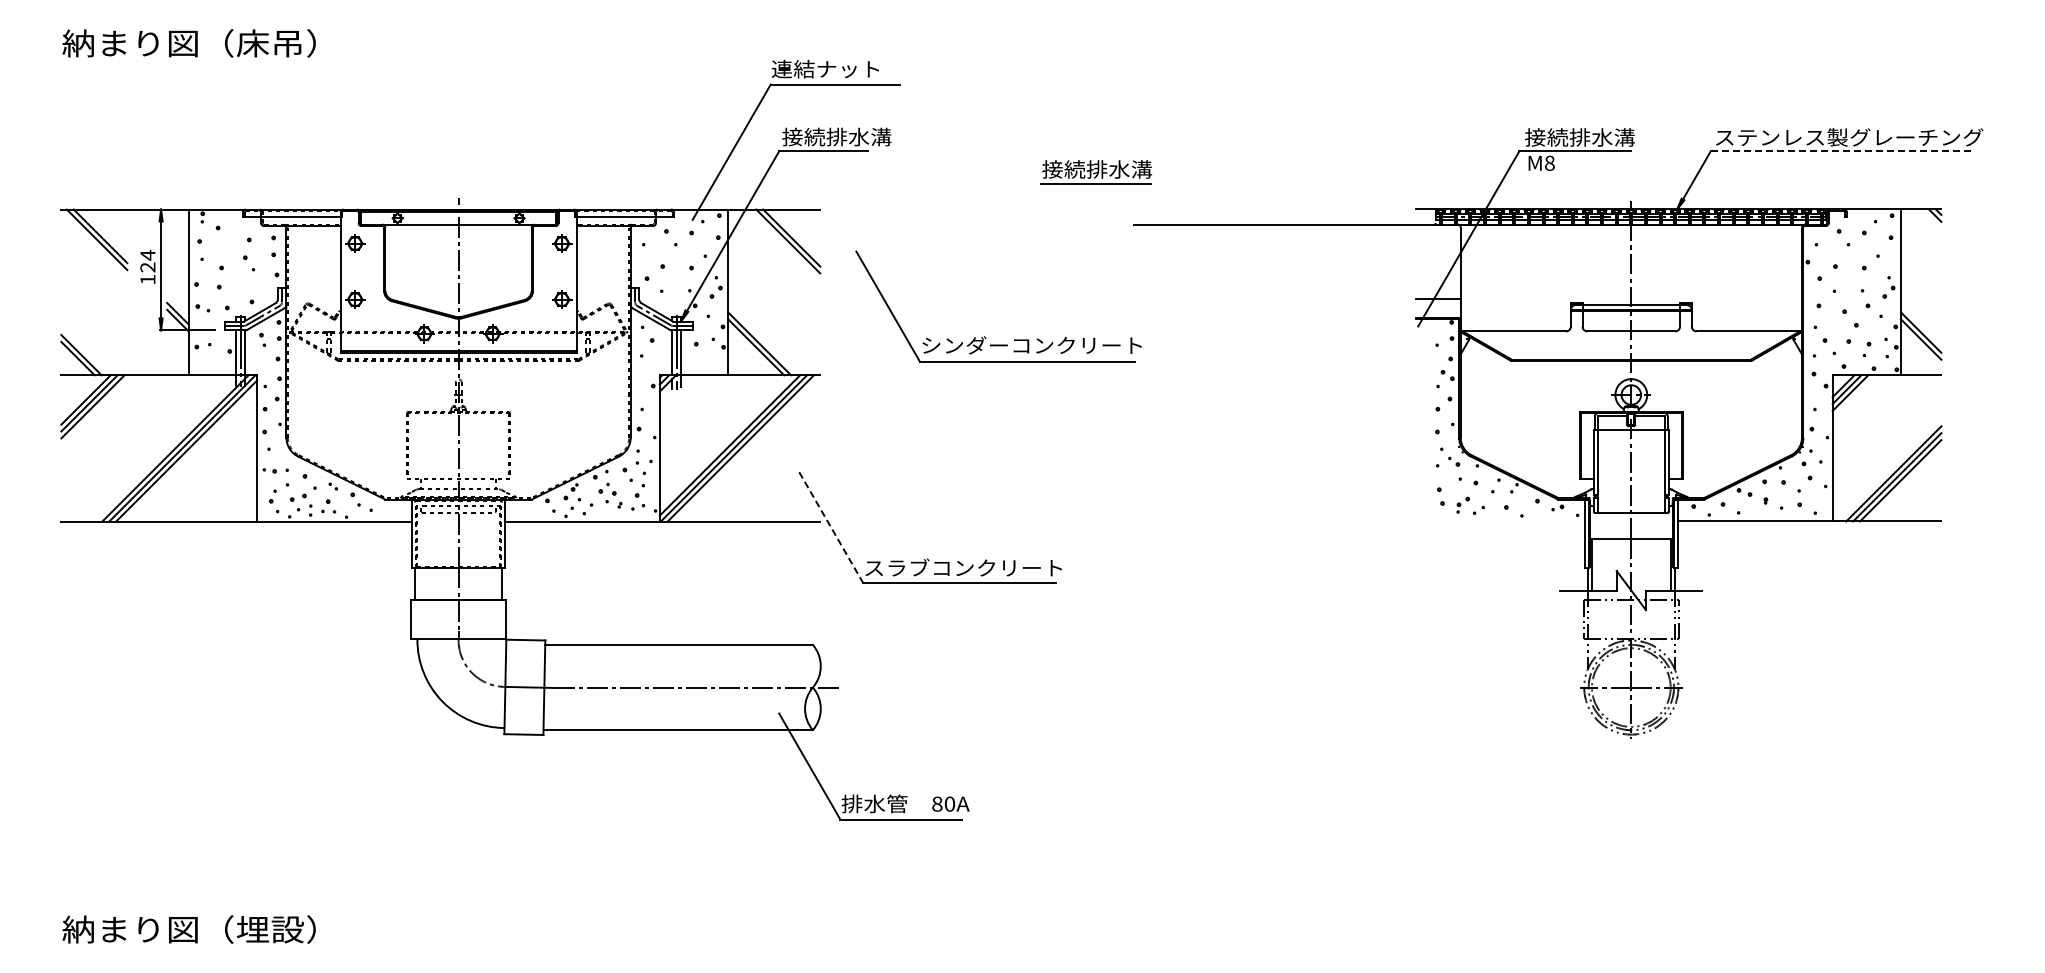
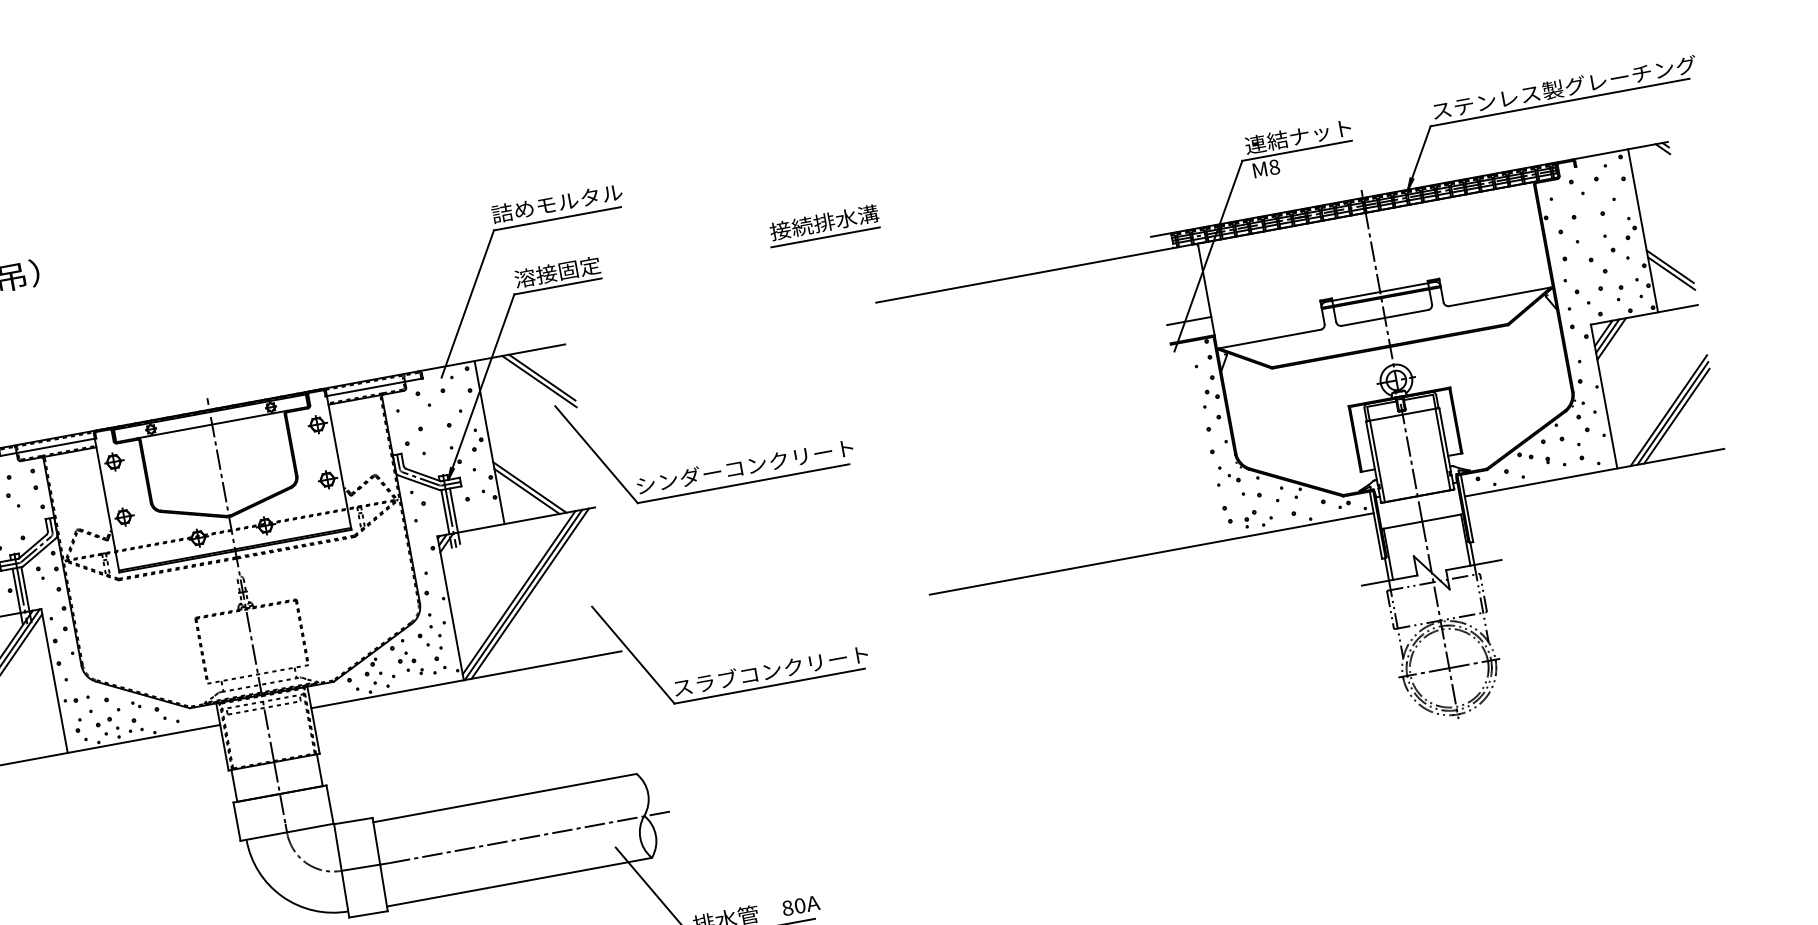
text: (837, 68) -> (556, 202), 連結ナット -> 詰めモルタル
text: (836, 136) -> (568, 269), 接続排水溝 -> 溶接固定
text: (1579, 137) -> (1298, 136), 接続排水溝 -> 連結ナット
line: (1842, 151) -> (1560, 102), dashed -> solid
part: (1095, 172) -> (823, 225), moved
part: (985, 336) -> (697, 466), moved
line: (1359, 521) -> (1151, 553), added
line: (831, 527) -> (633, 655), dashed -> solid

